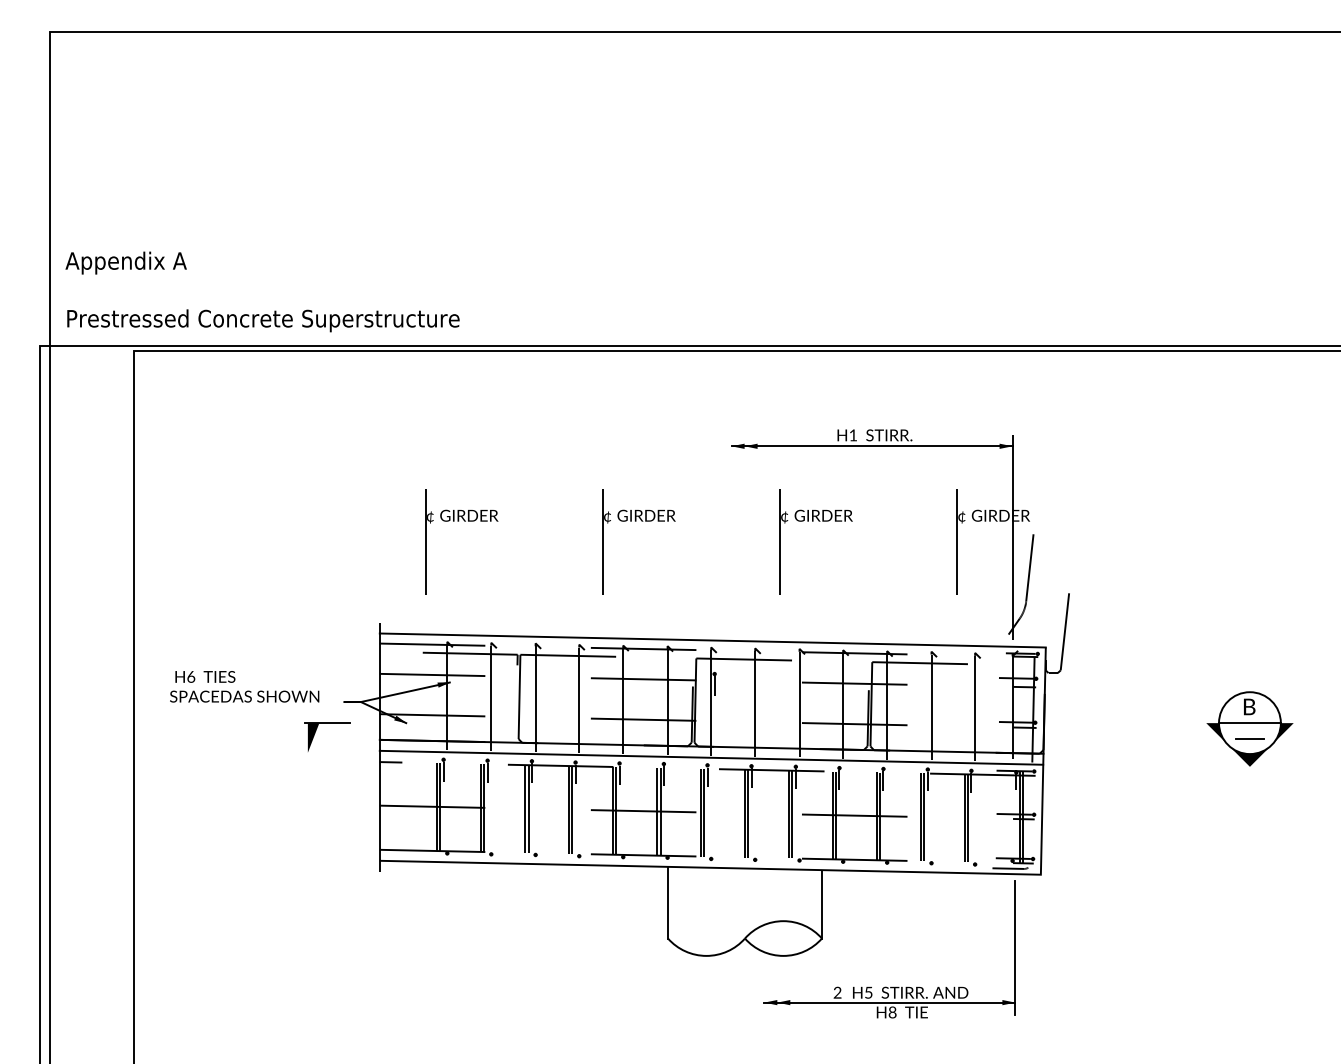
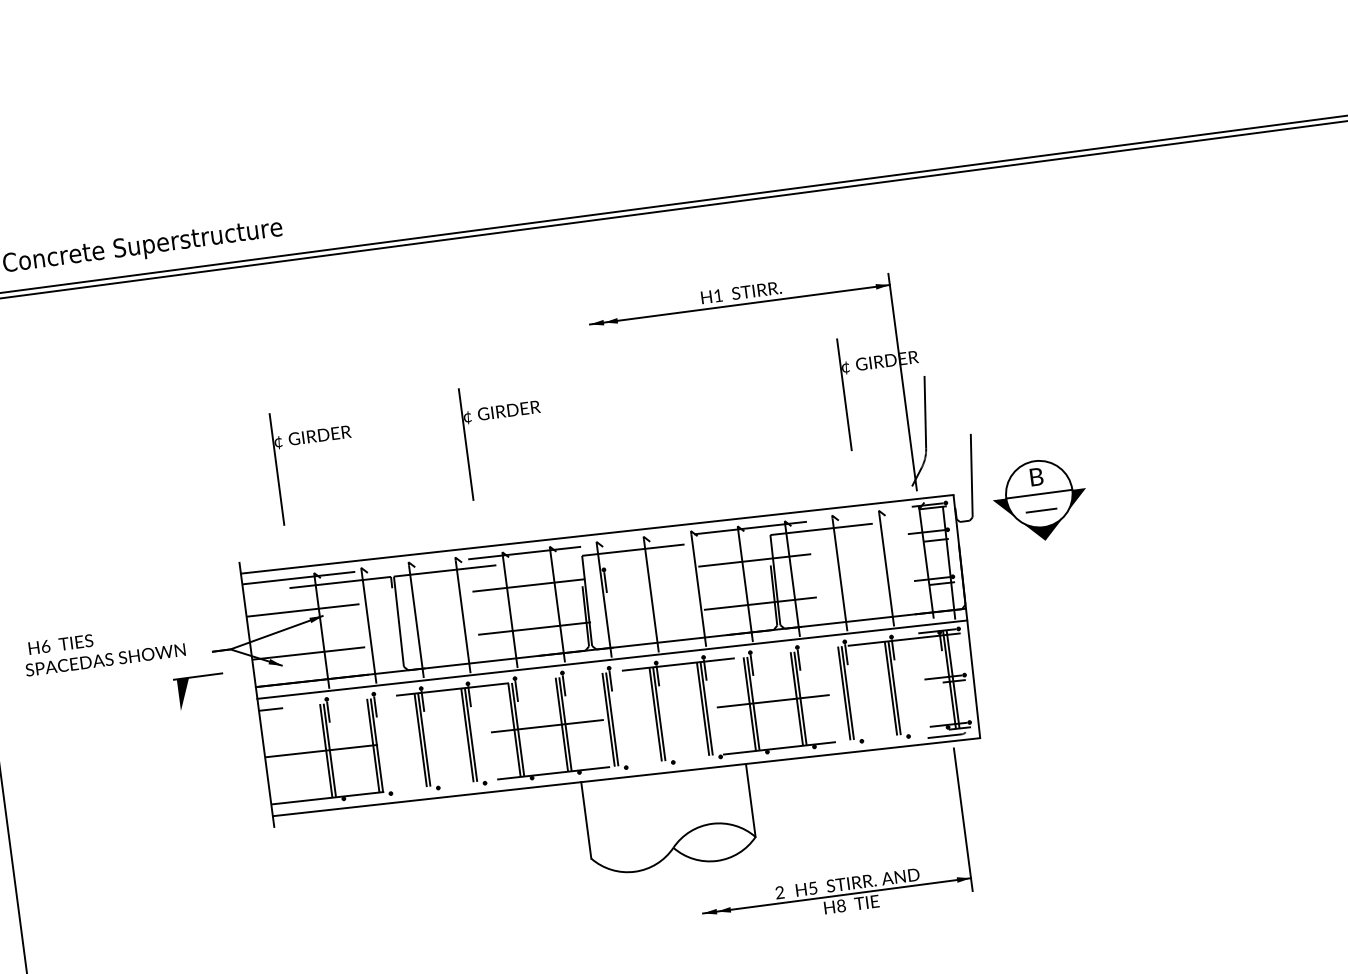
part: (813, 521) -> (687, 393), removed
part: (1249, 728) -> (1039, 499), moved

